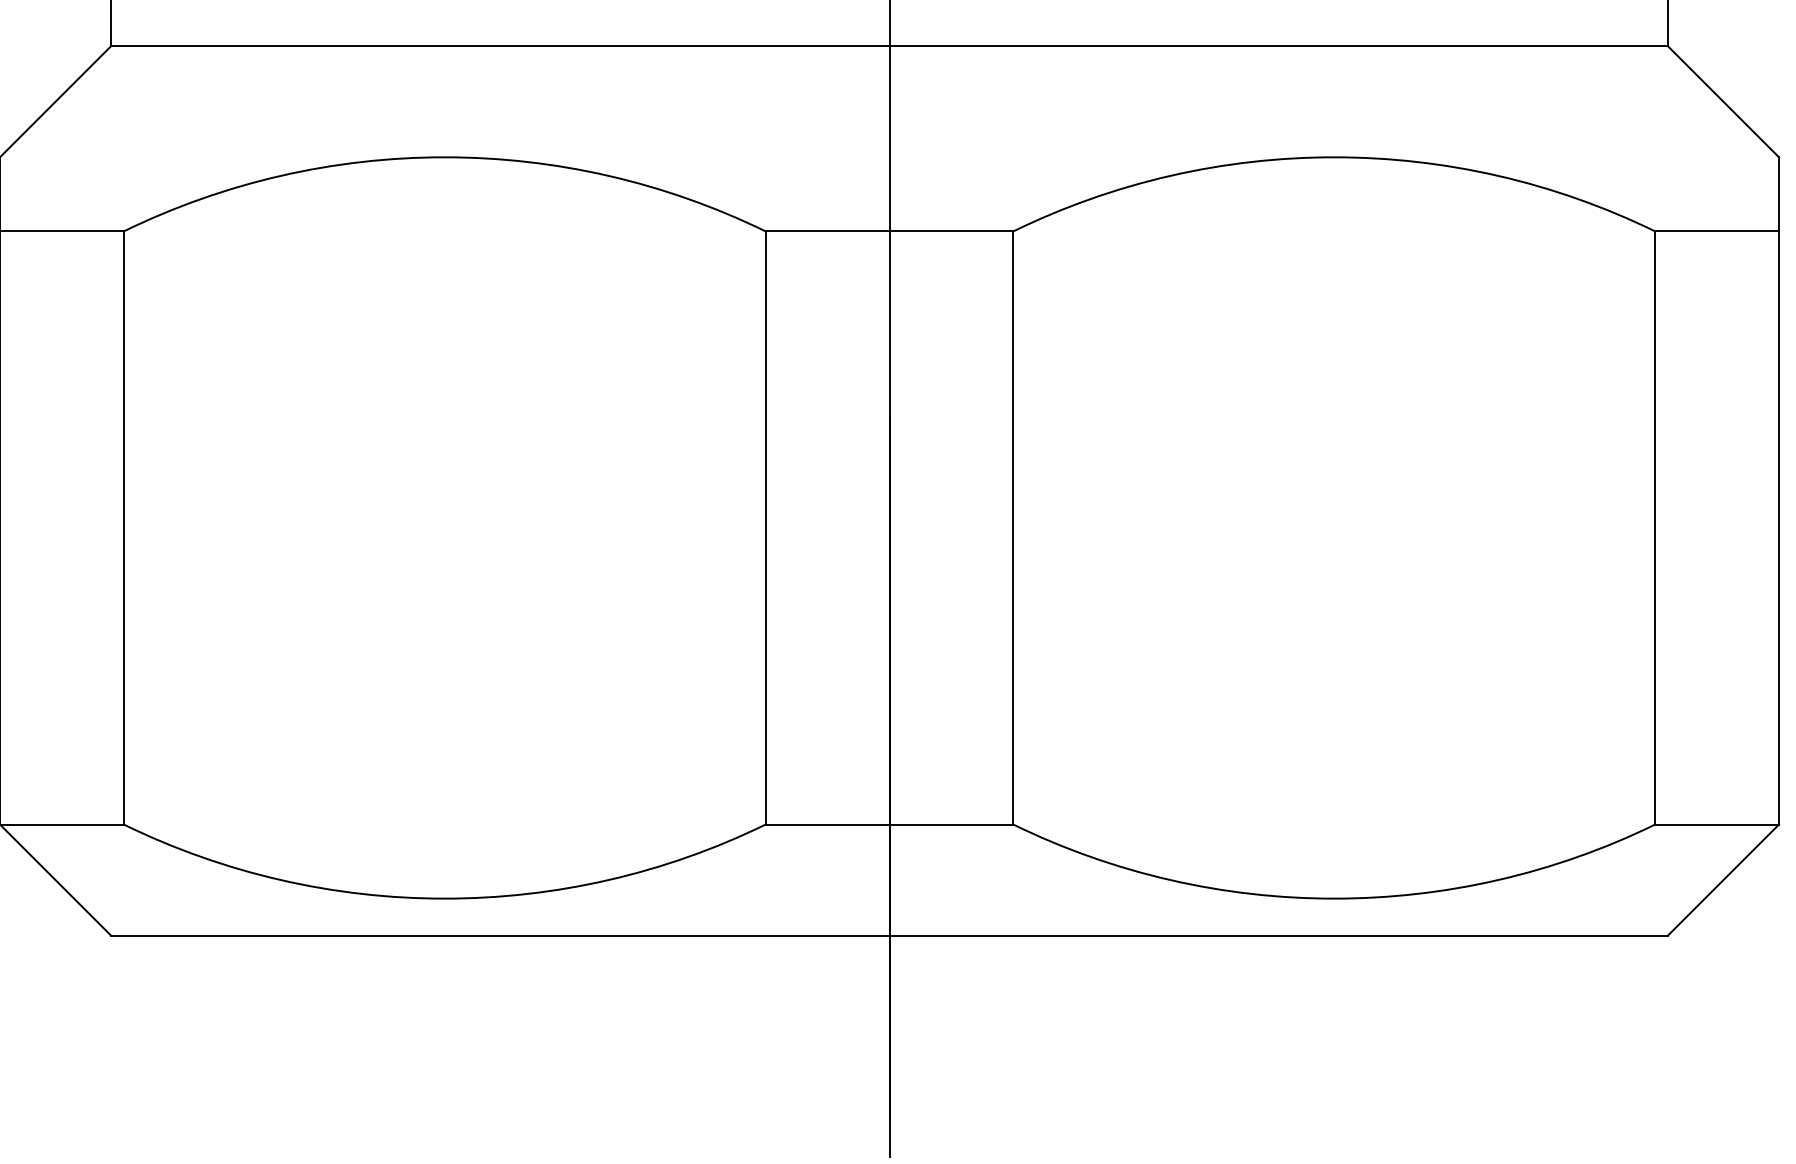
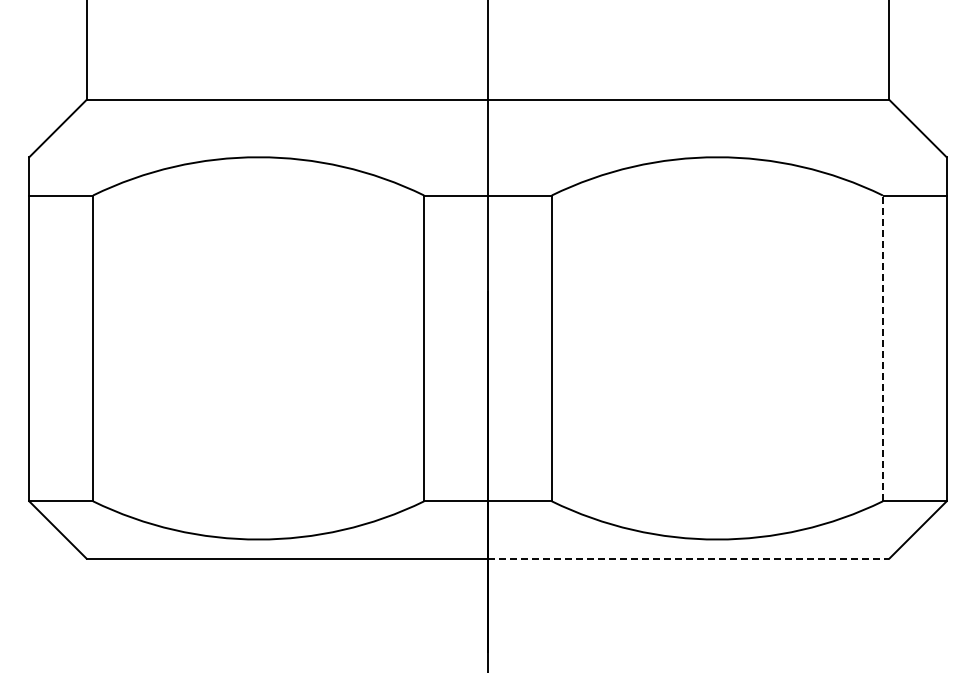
line: (1654, 528) -> (882, 348), solid -> dashed
line: (1278, 935) -> (688, 558), solid -> dashed

